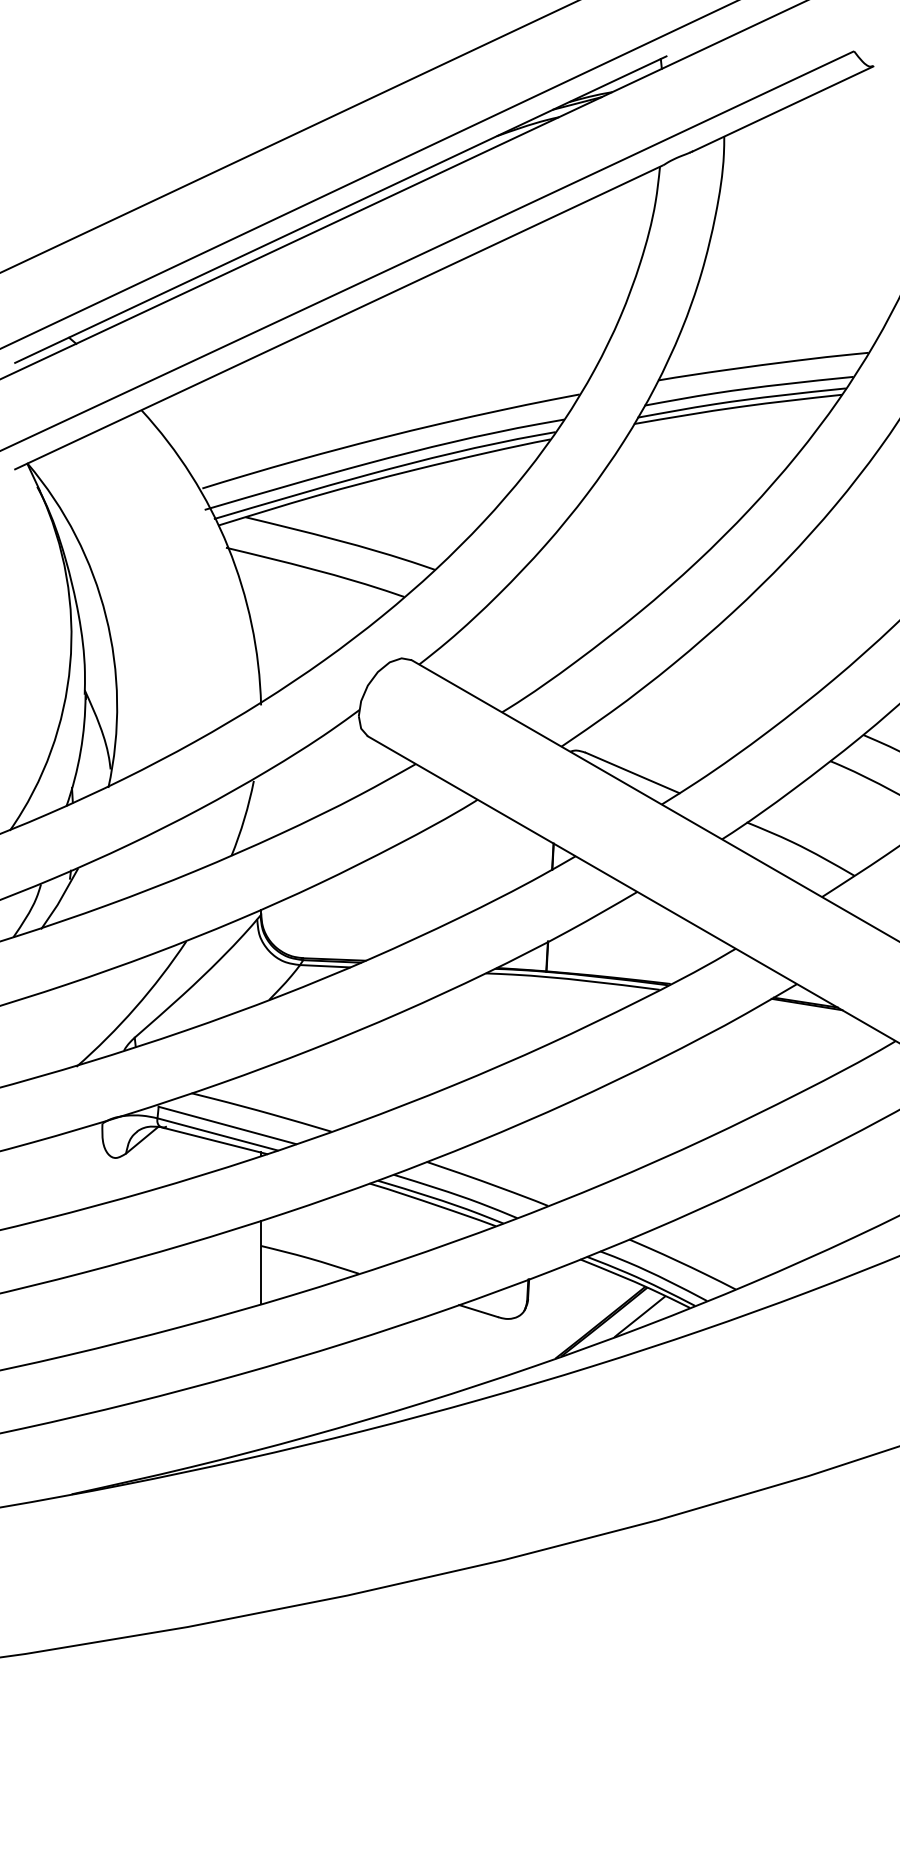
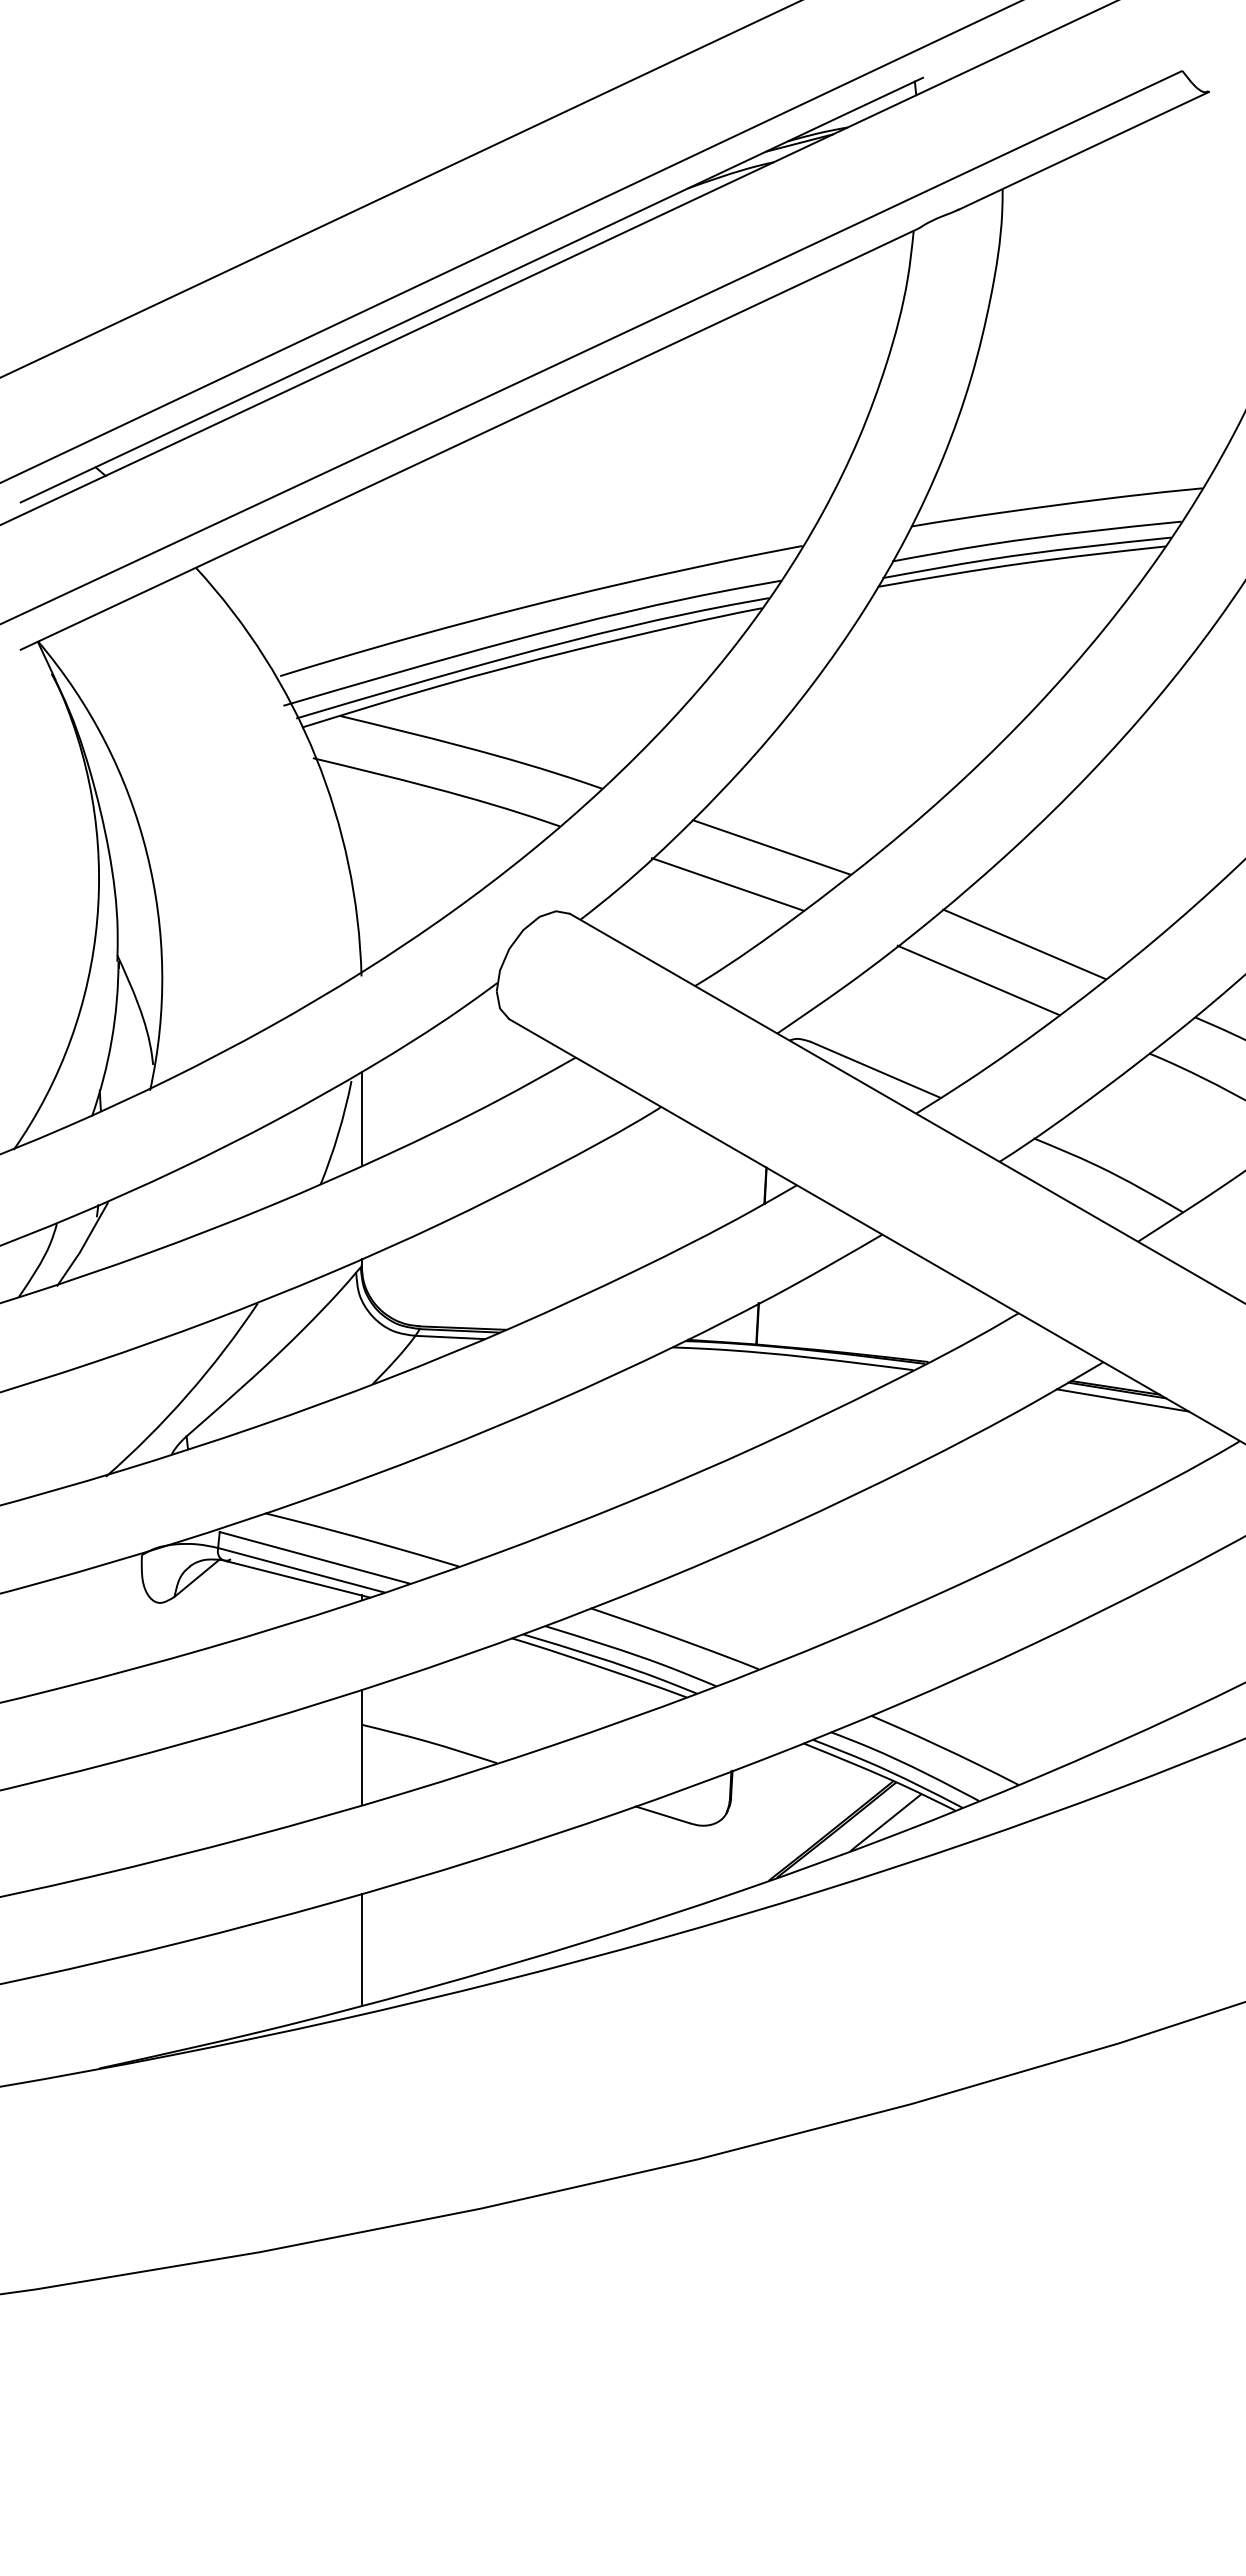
line: (557, 612) -> (771, 847), added
line: (525, 639) -> (727, 884), added
line: (740, 682) -> (1024, 944), added
line: (706, 708) -> (978, 980), added
line: (261, 808) -> (361, 1119), added
line: (810, 1011) -> (1122, 1400), added
line: (261, 1408) -> (361, 1949), added

